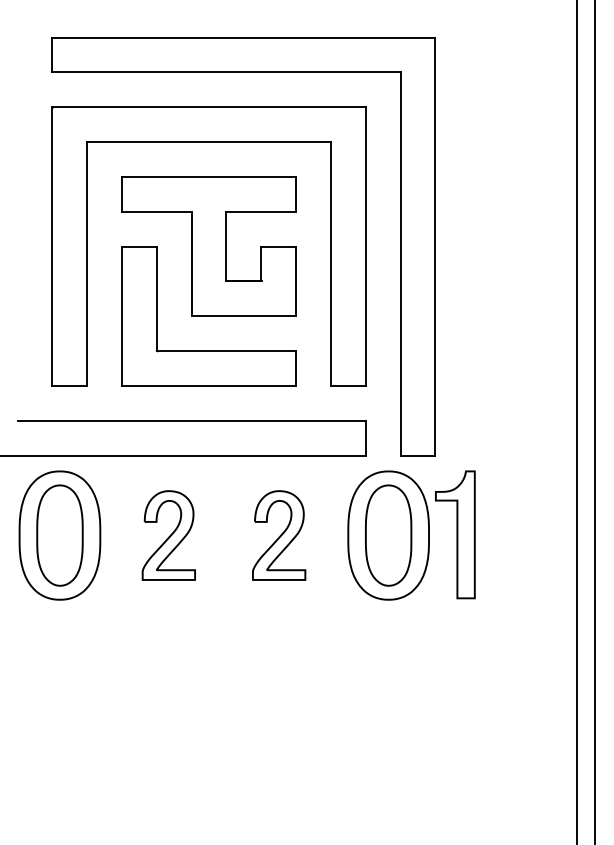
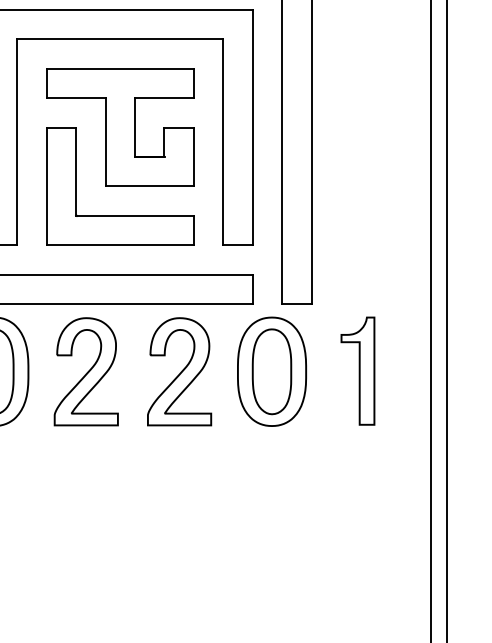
part: (455, 534) -> (358, 370), moved
part: (168, 535) -> (86, 371), size x1.43
part: (278, 535) -> (178, 371), size x1.43

